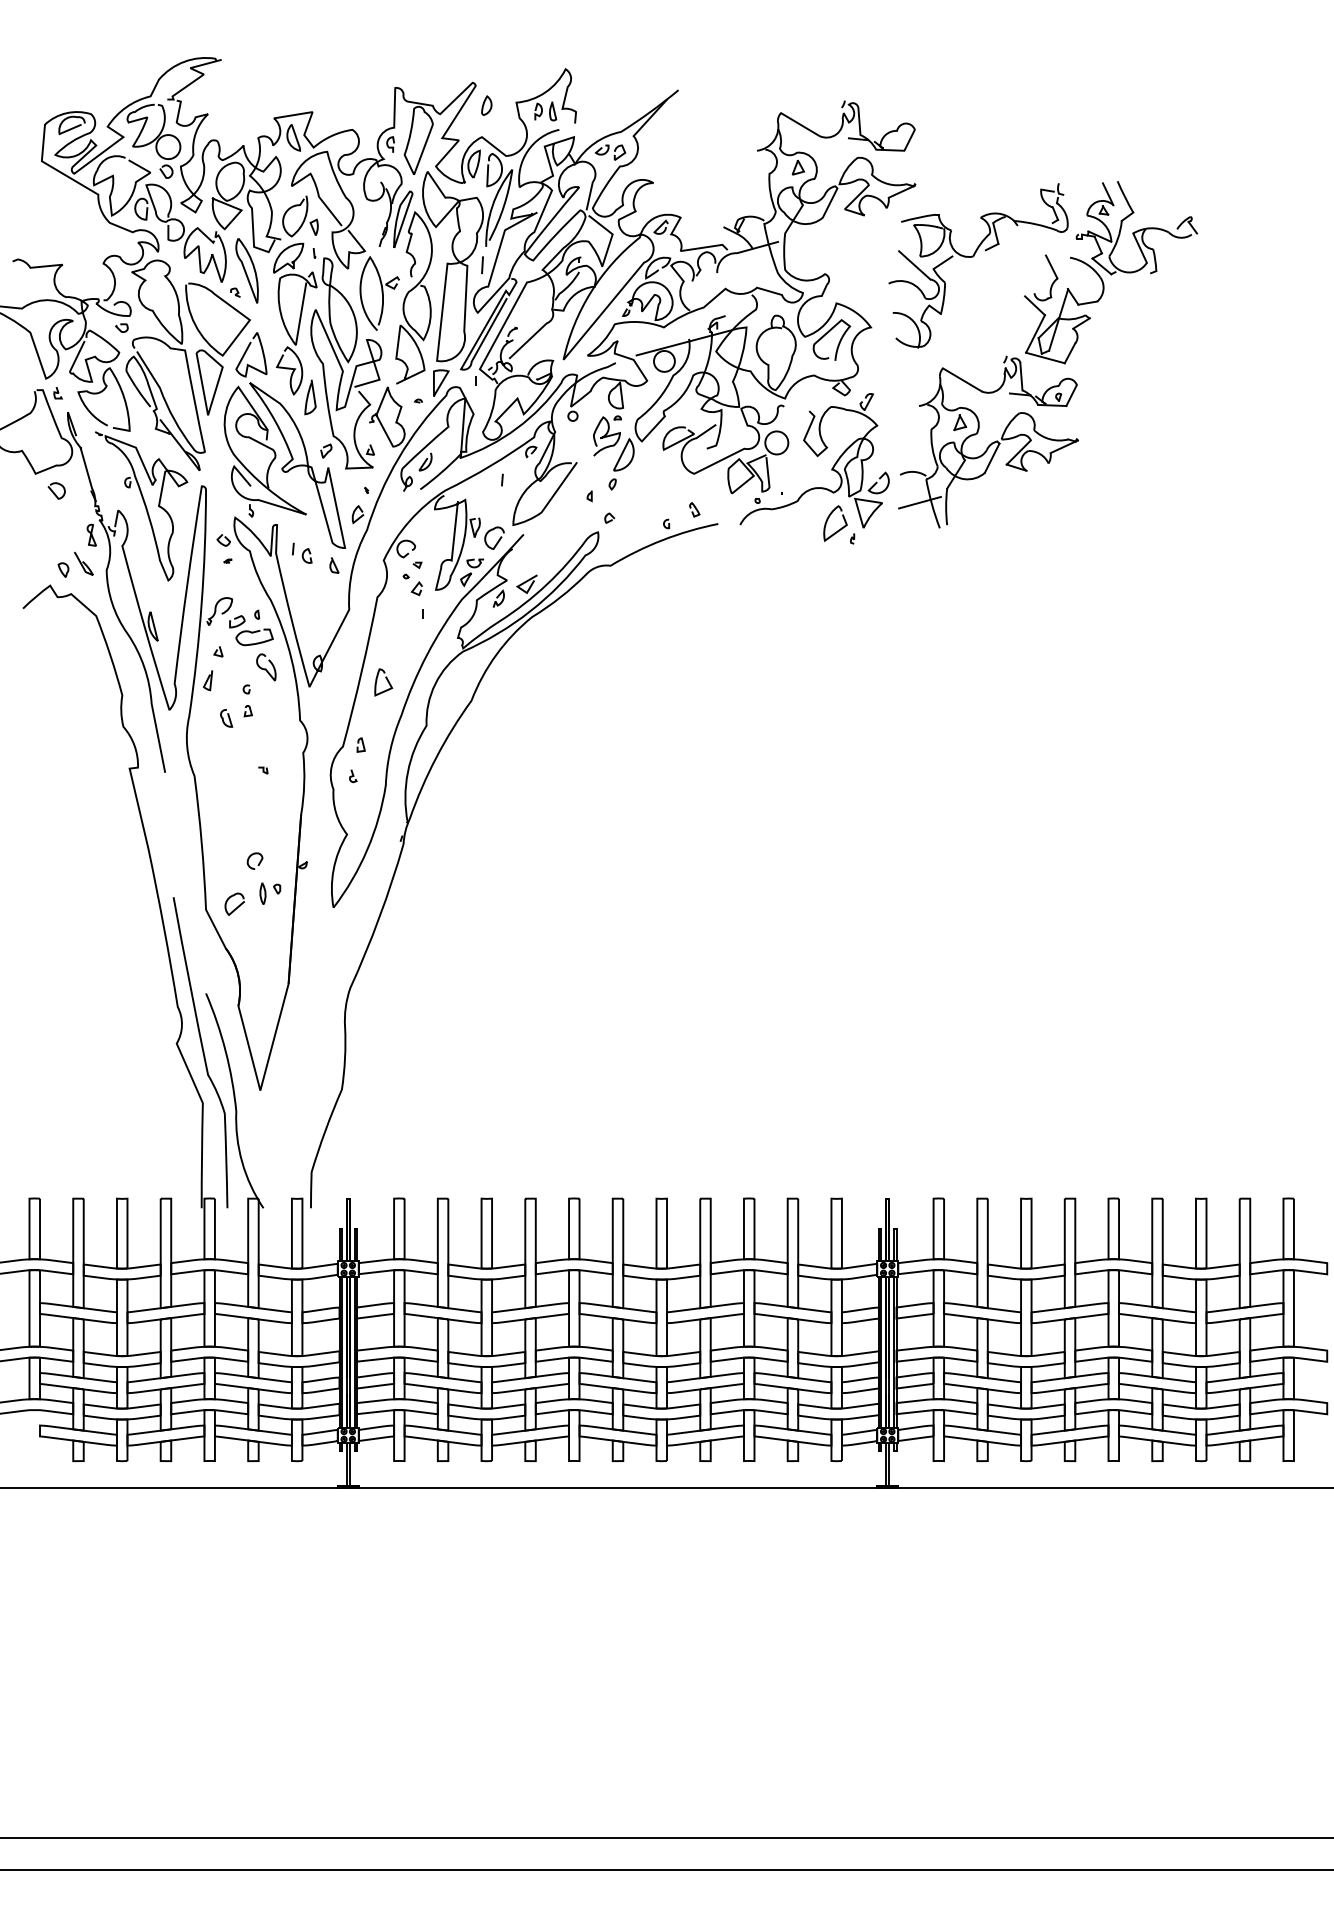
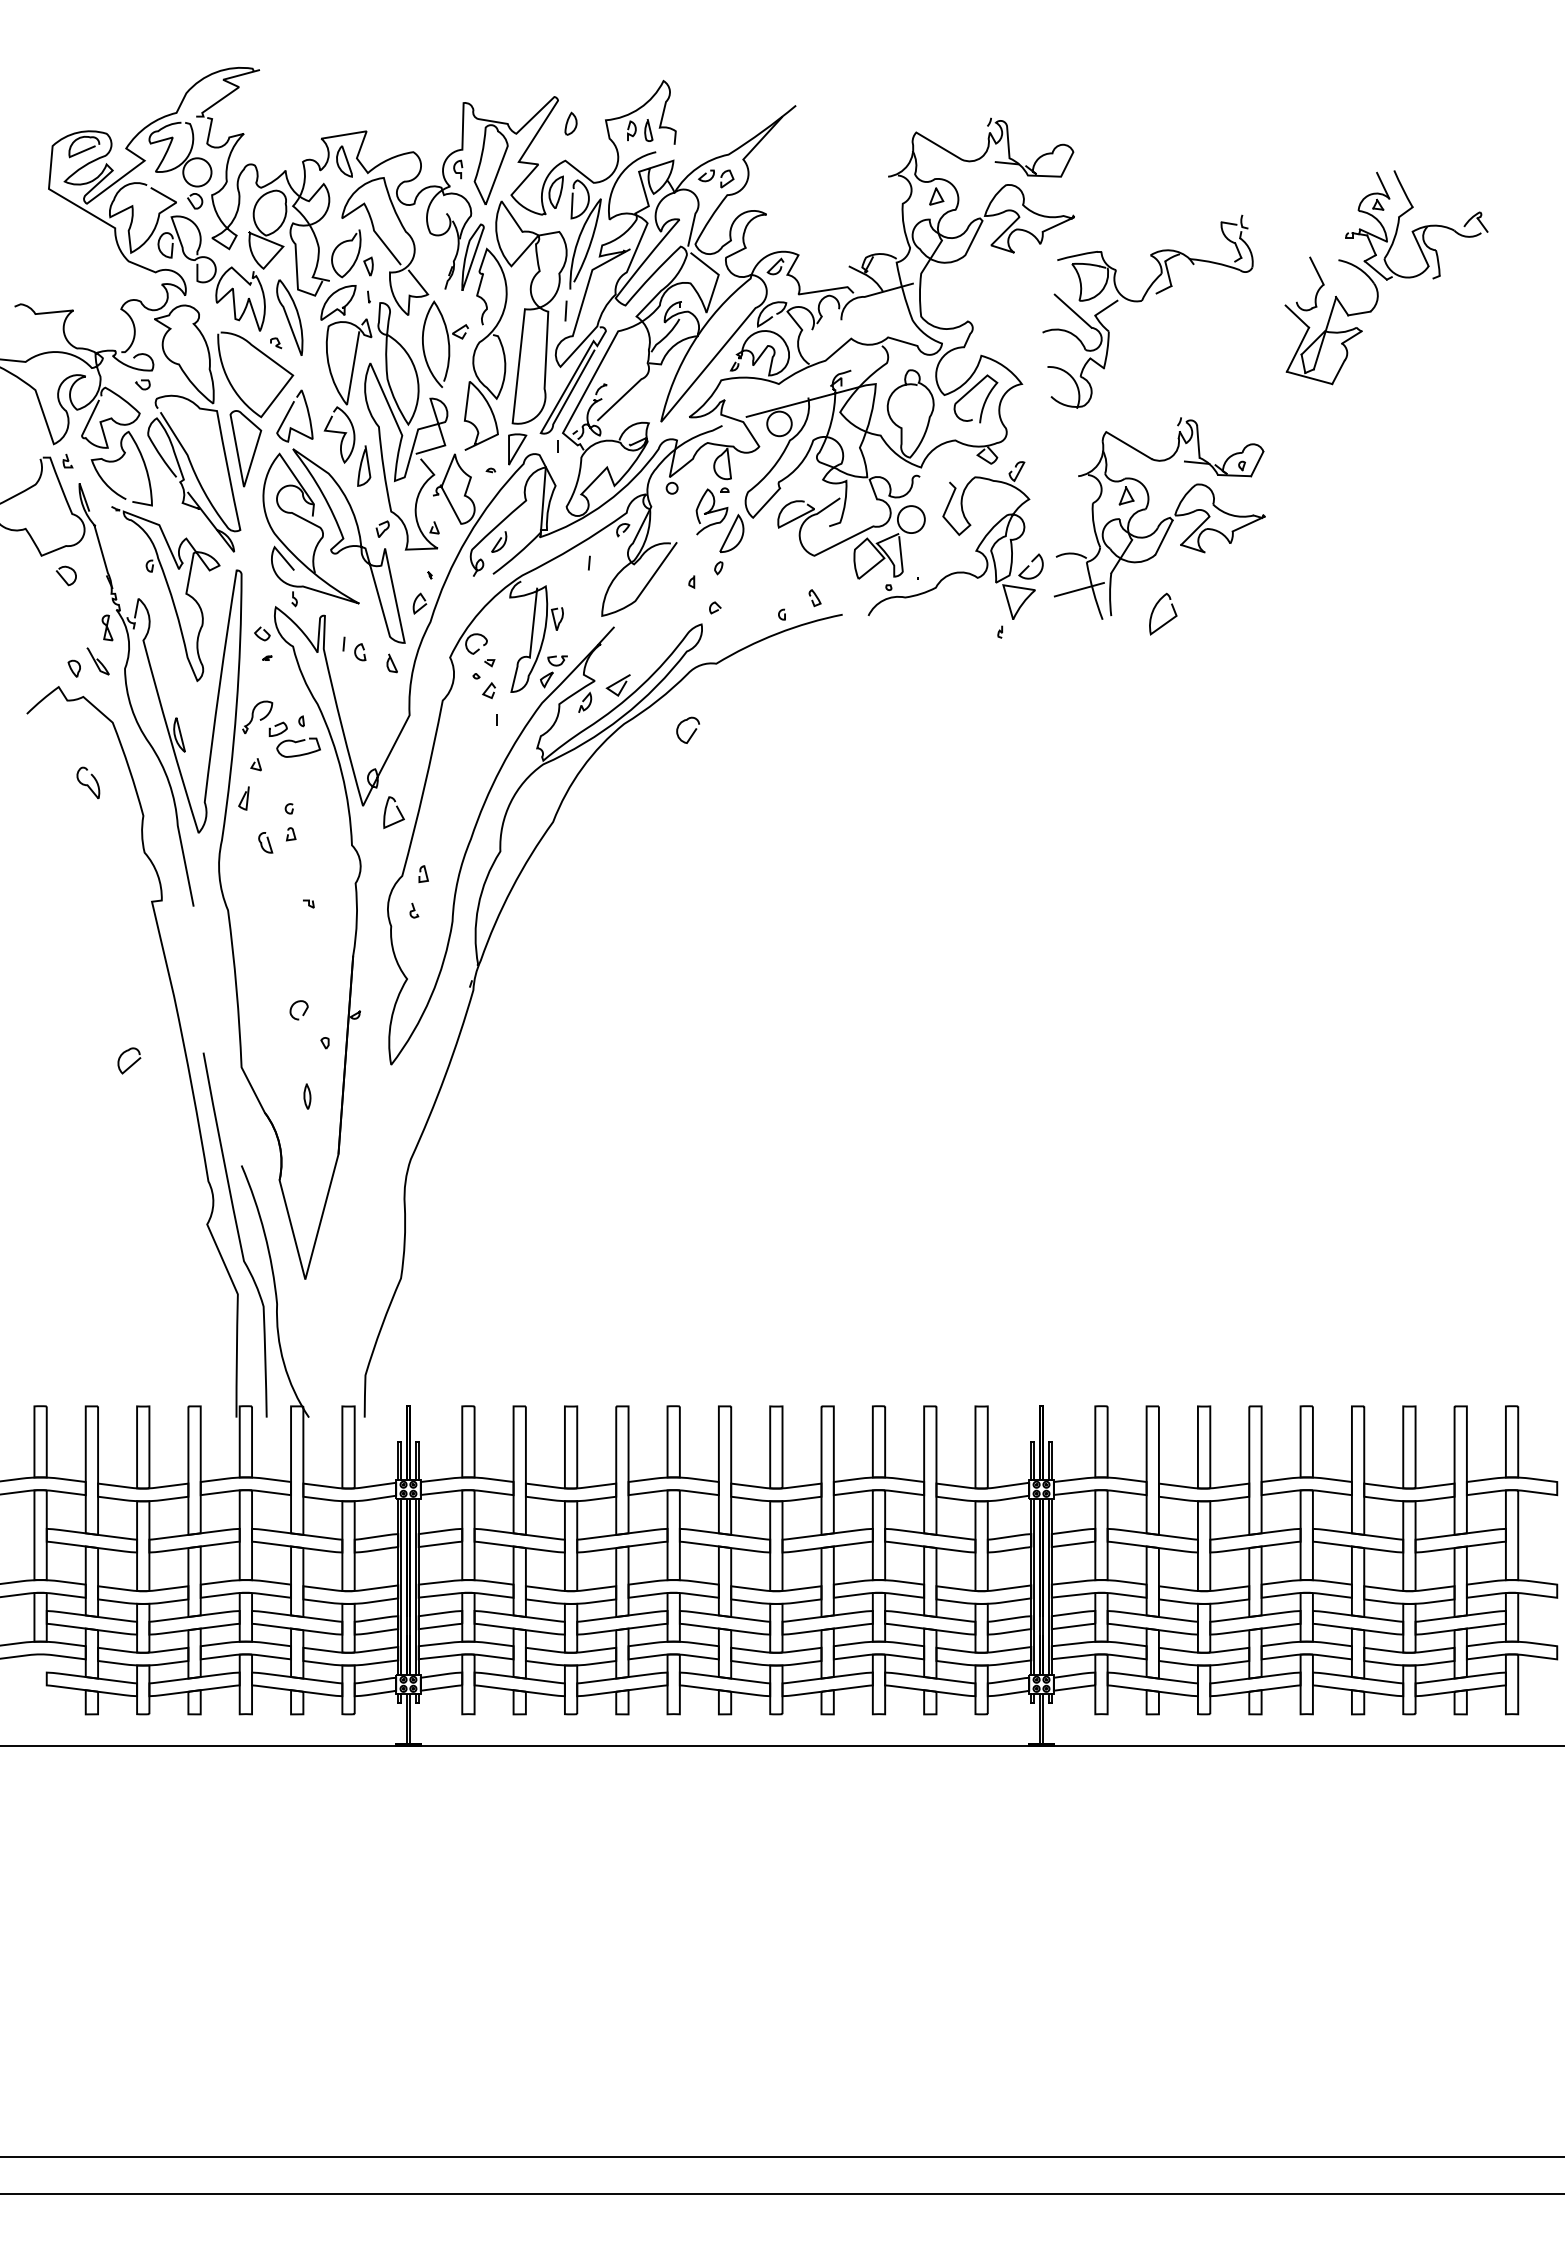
part: (1110, 272) -> (1386, 277), moved
curve: (840, 528) -> (1169, 619), moved
curve: (498, 540) -> (692, 732), moved
curve: (266, 668) -> (88, 784), moved
curve: (386, 679) -> (397, 809), moved
curve: (261, 893) -> (305, 1096), moved
curve: (237, 906) -> (132, 1063), moved

